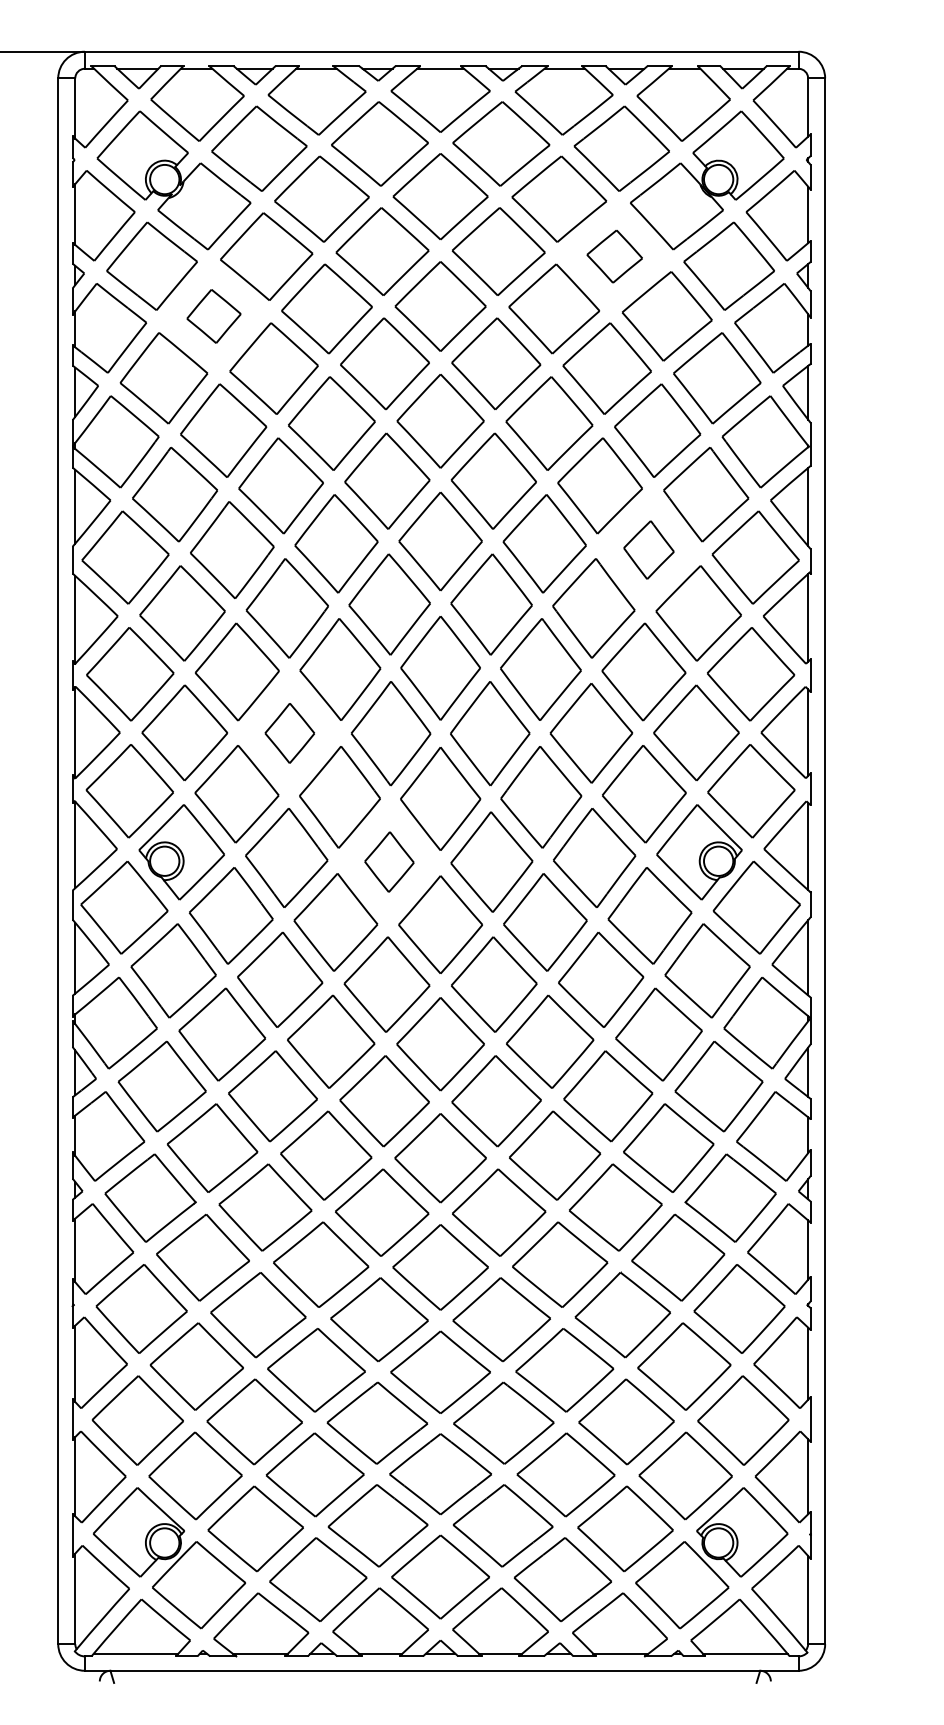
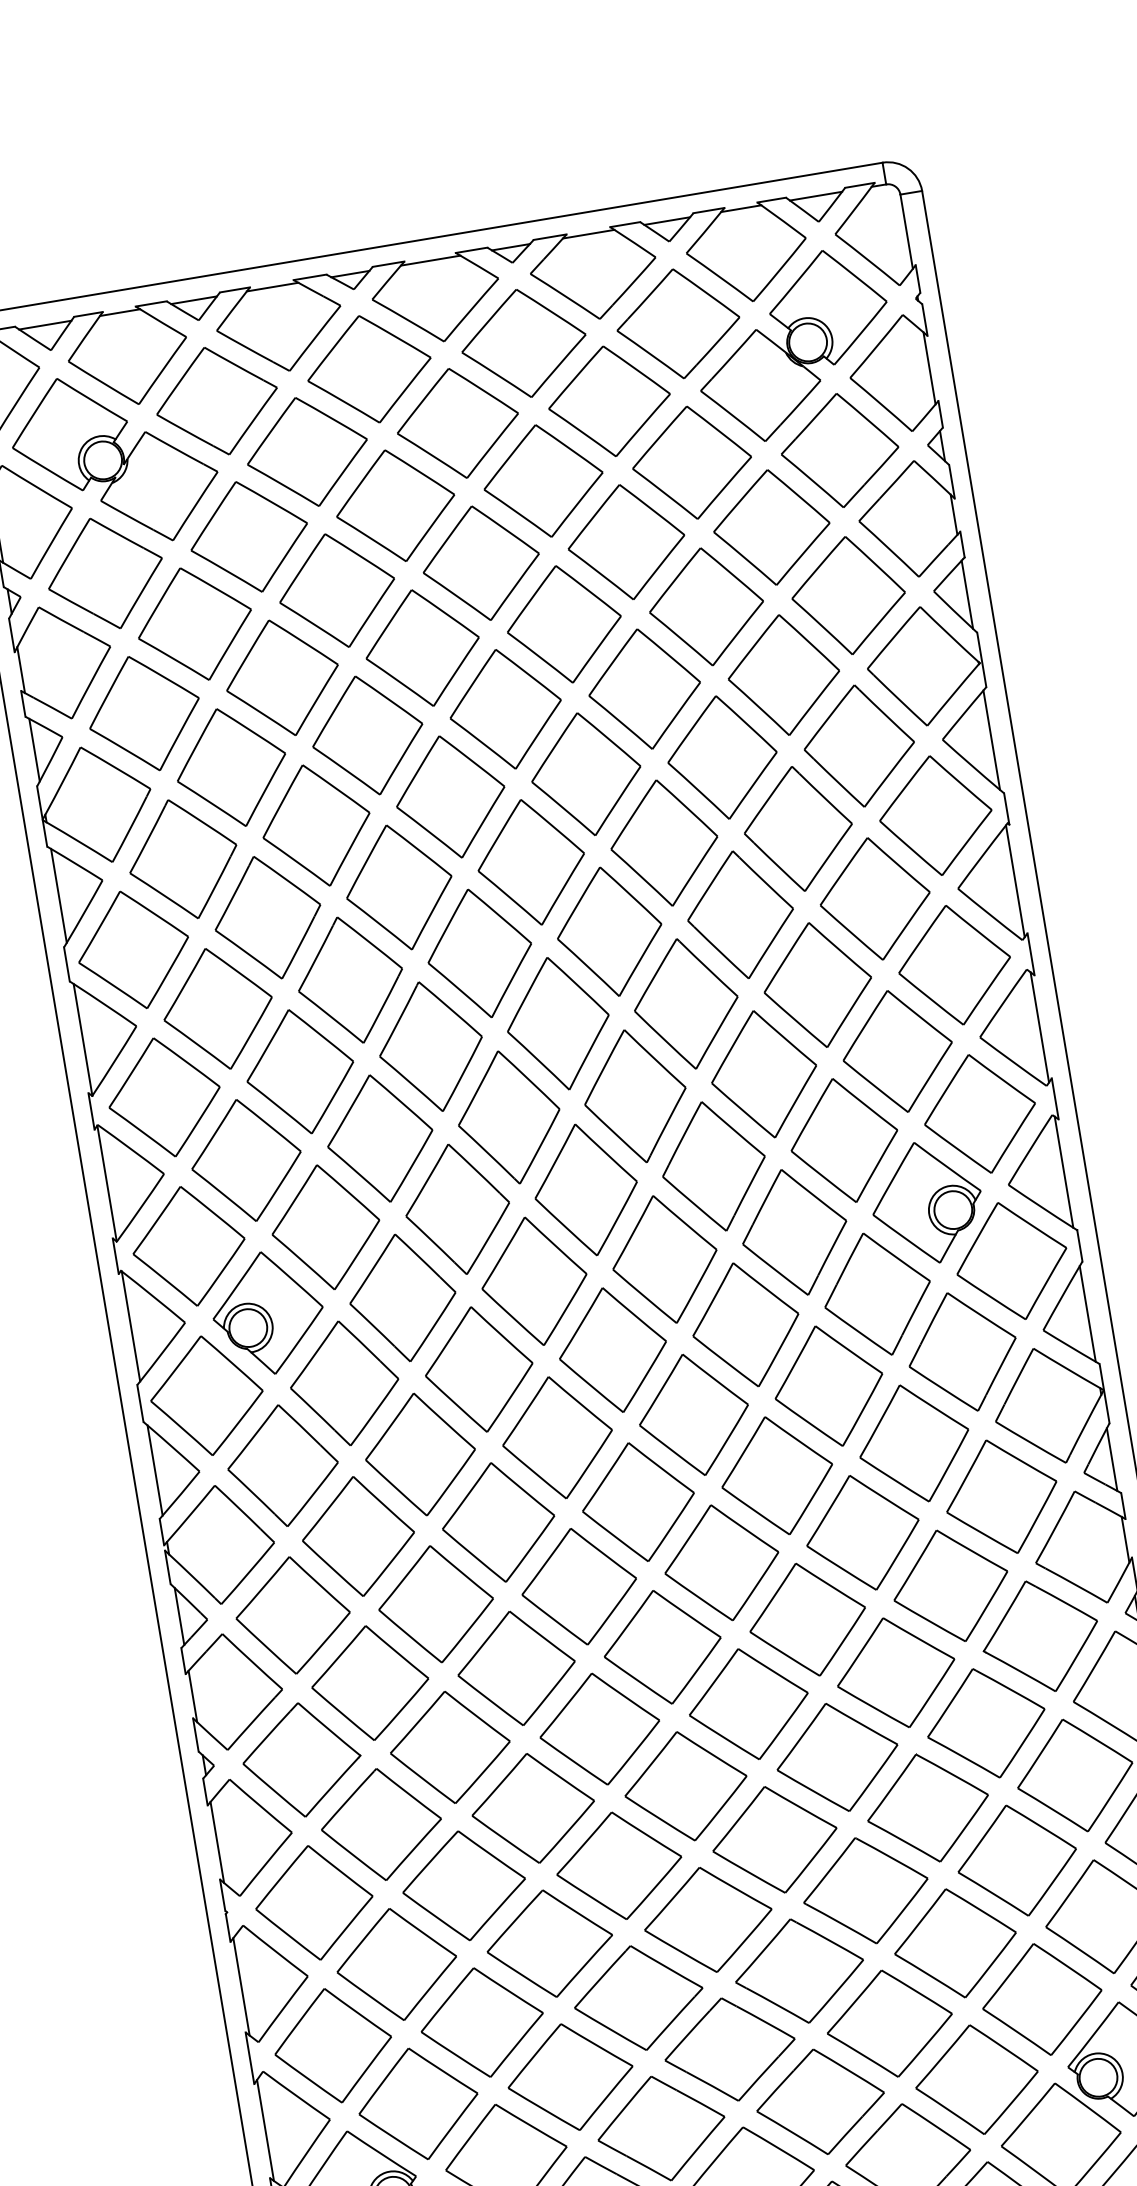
part: (614, 256) -> (691, 462), size x1.67
part: (213, 316) -> (194, 624), size x1.67
part: (648, 549) -> (797, 828), size x1.67
part: (289, 733) -> (379, 1138), size x1.67
part: (389, 861) -> (534, 1280), size x1.67

